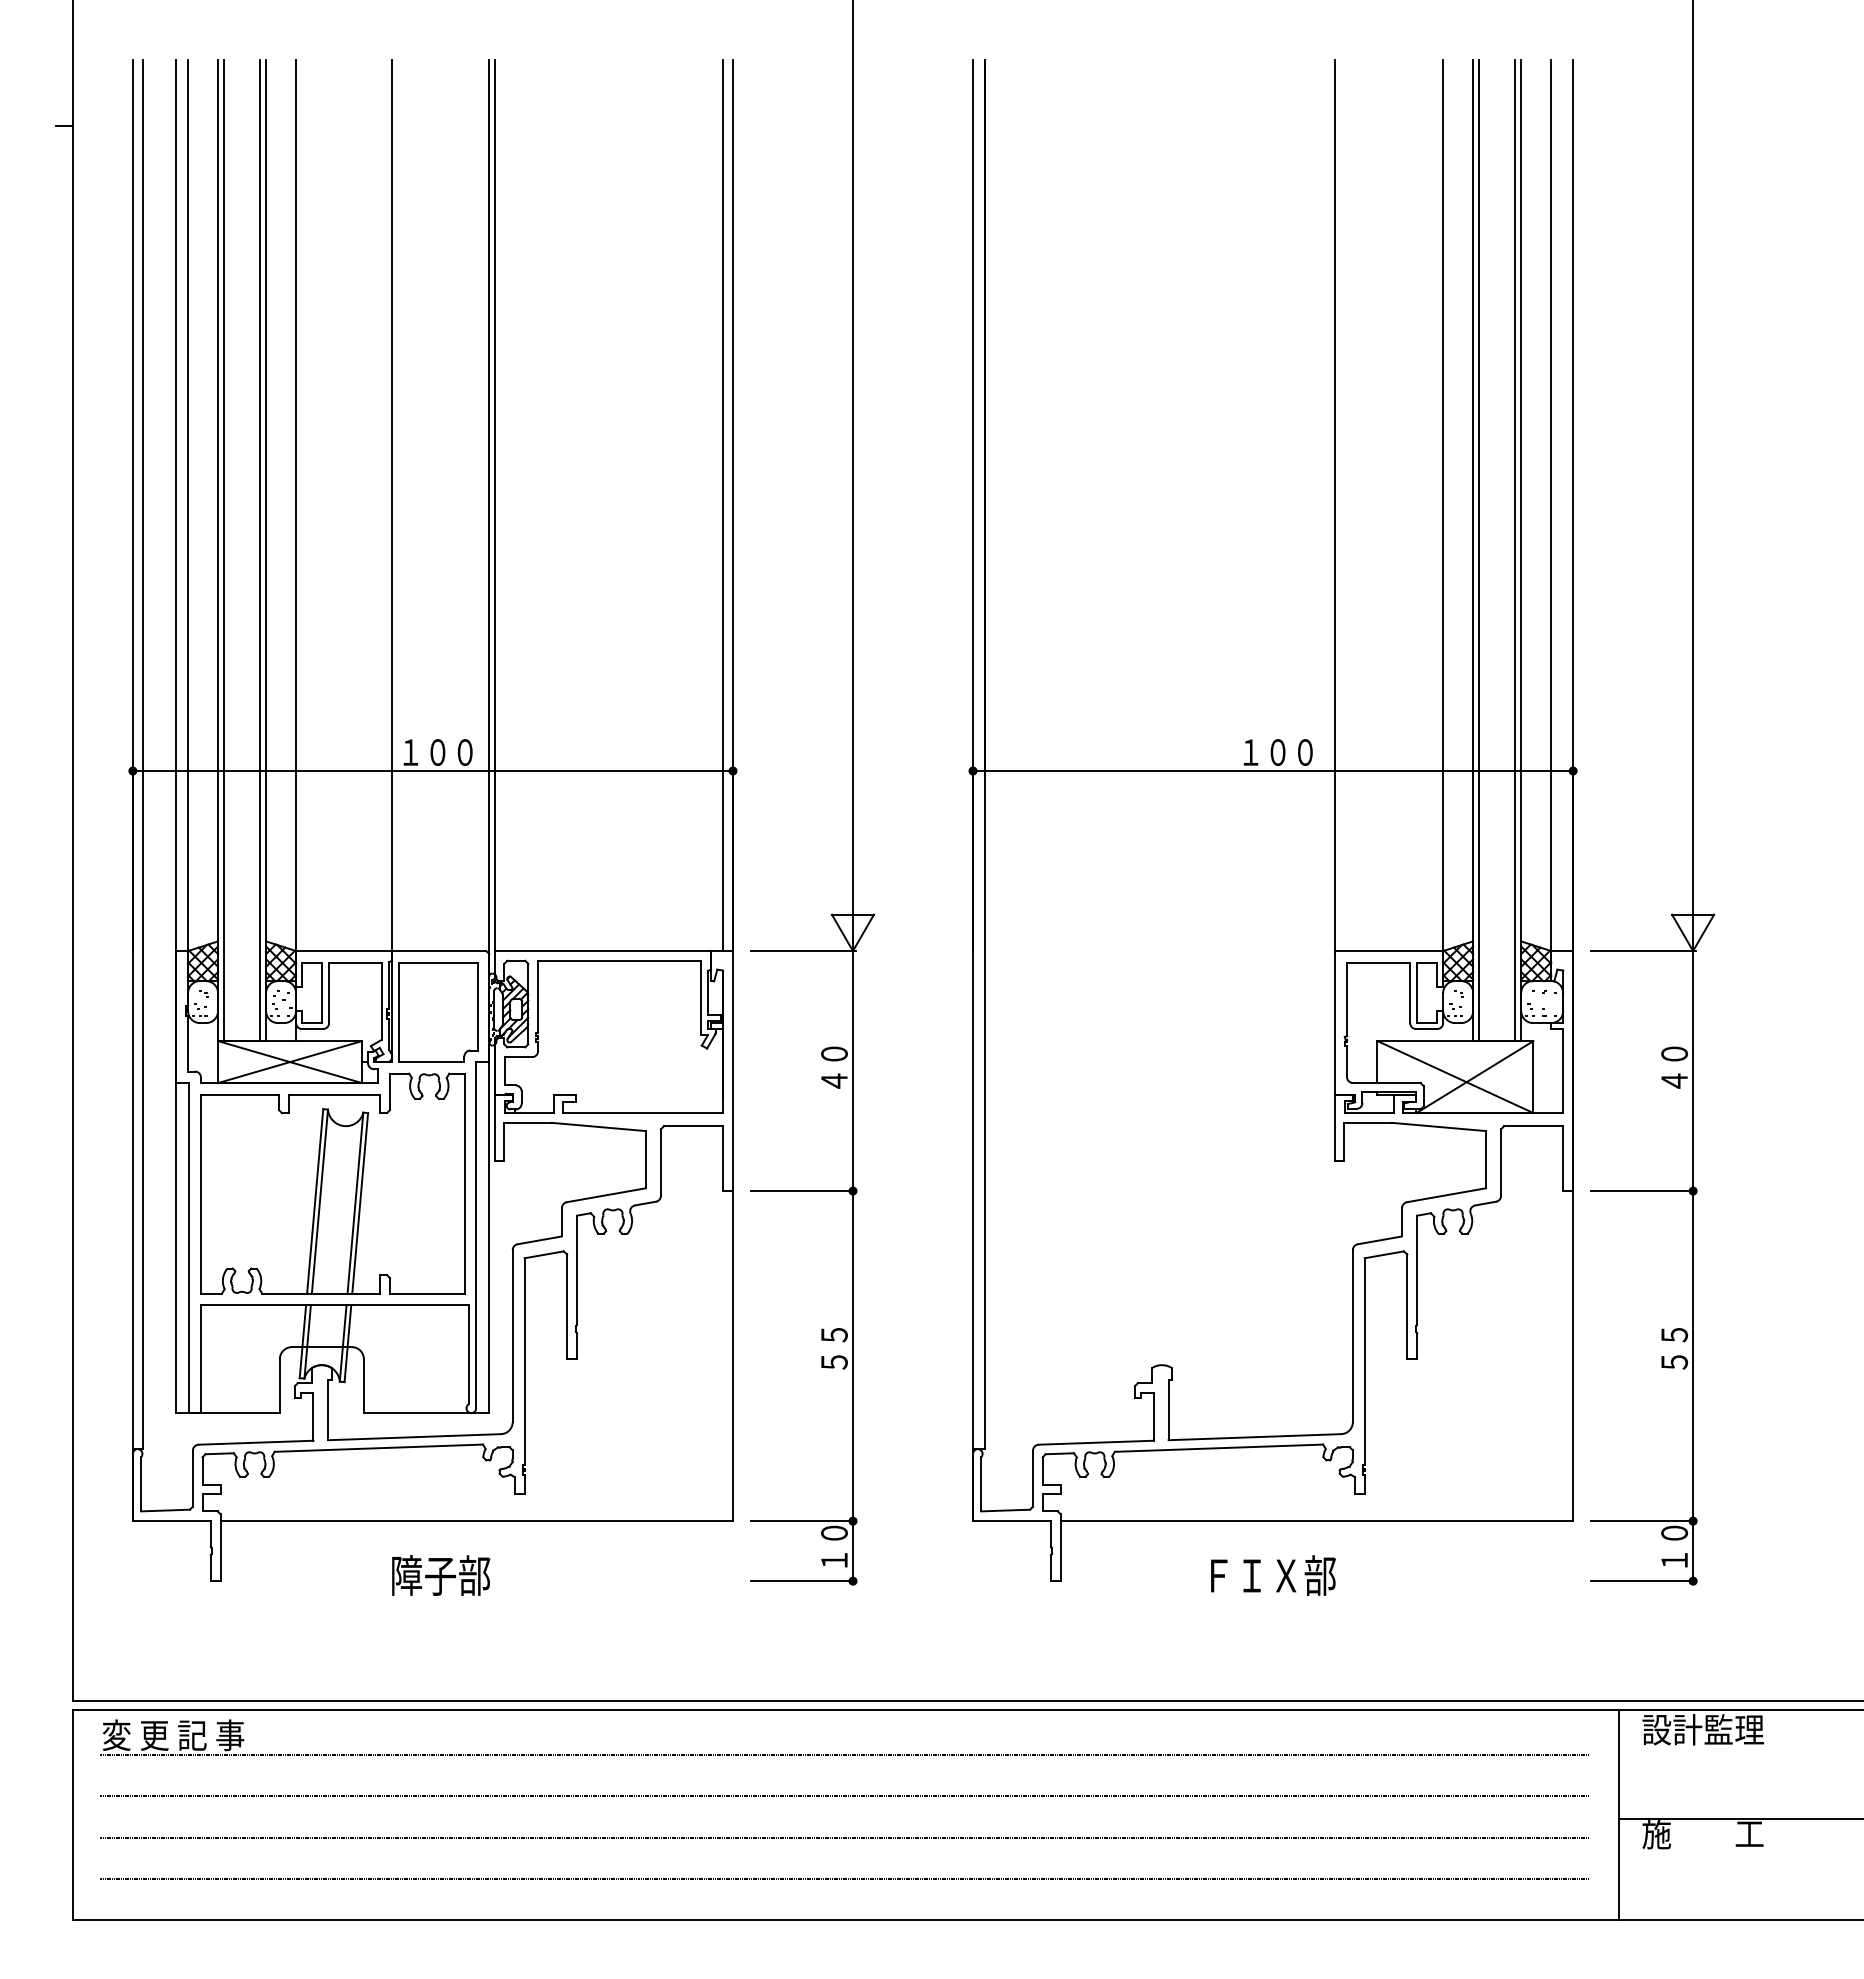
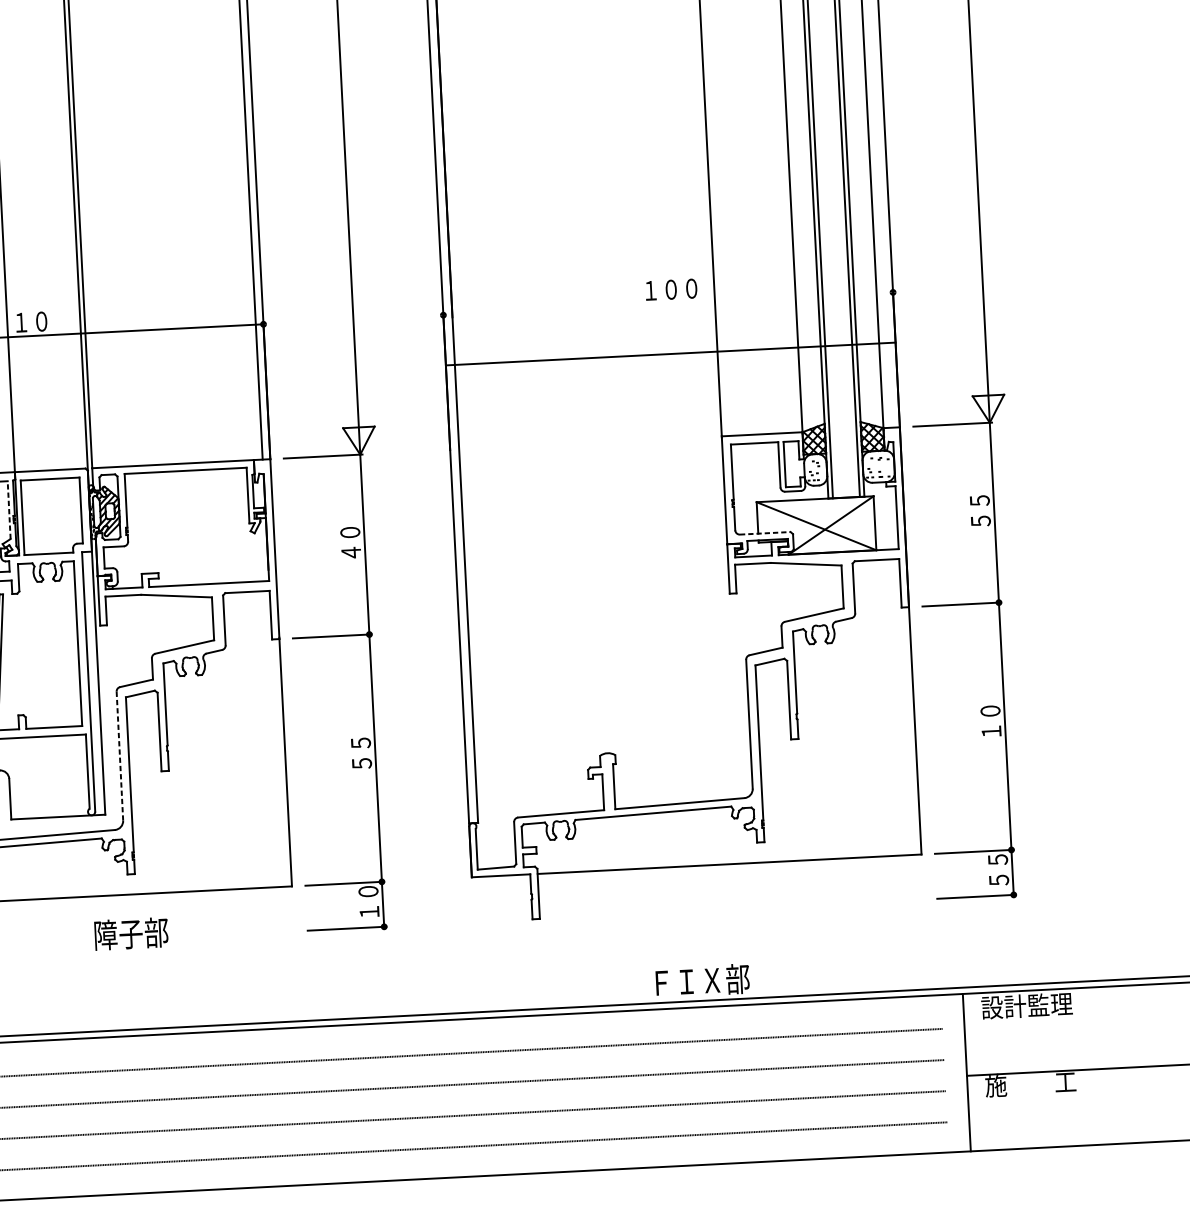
text: (464, 752) -> (61, 320), １００ -> １０
line: (1272, 771) -> (670, 354), moved
line: (381, 1001) -> (8, 510), solid -> dashed
text: (1674, 1067) -> (980, 510), ４０ -> ５５
line: (1386, 1083) -> (765, 533), solid -> dashed
line: (512, 1336) -> (119, 756), solid -> dashed
text: (1674, 1348) -> (990, 721), ５５ -> １０
text: (1674, 1546) -> (998, 869), １０ -> ５５
text: (441, 1575) -> (131, 933), moved
text: (1273, 1575) -> (702, 980), moved

